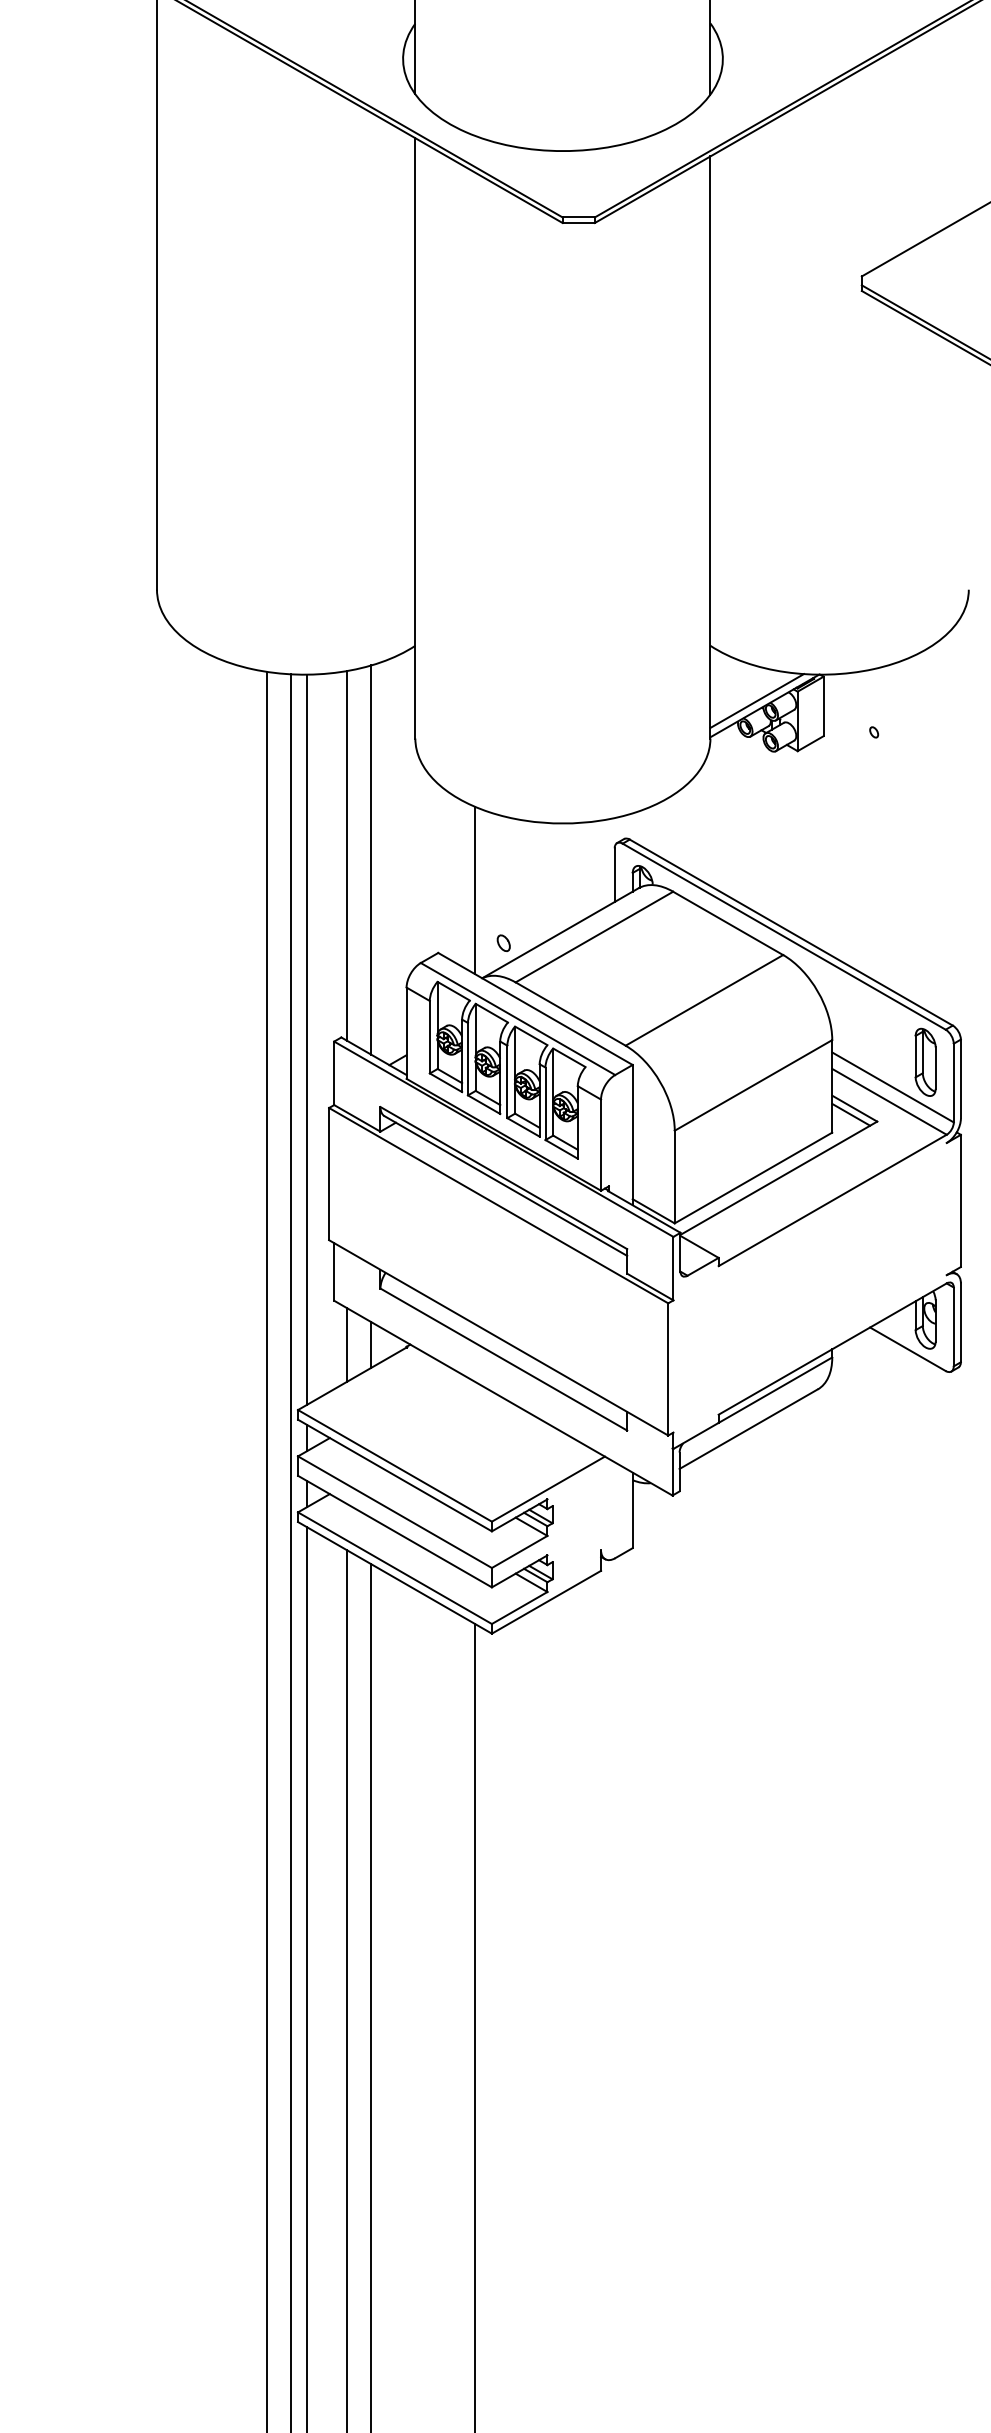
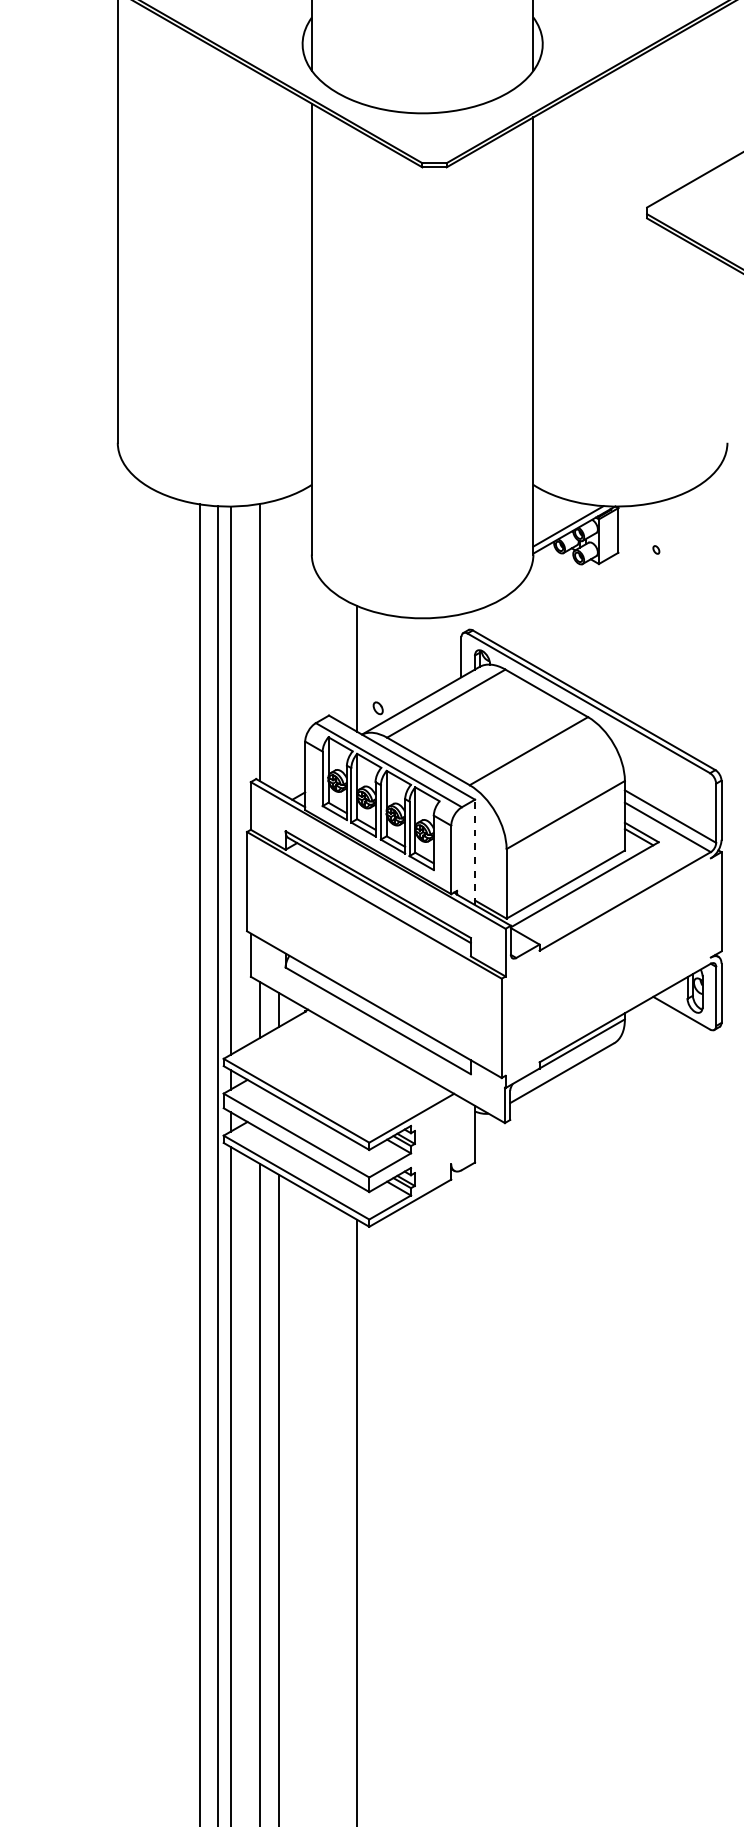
line: (371, 859) -> (278, 645), removed
part: (925, 1061) -> (694, 797), removed
line: (632, 1134) -> (474, 851), solid -> dashed

